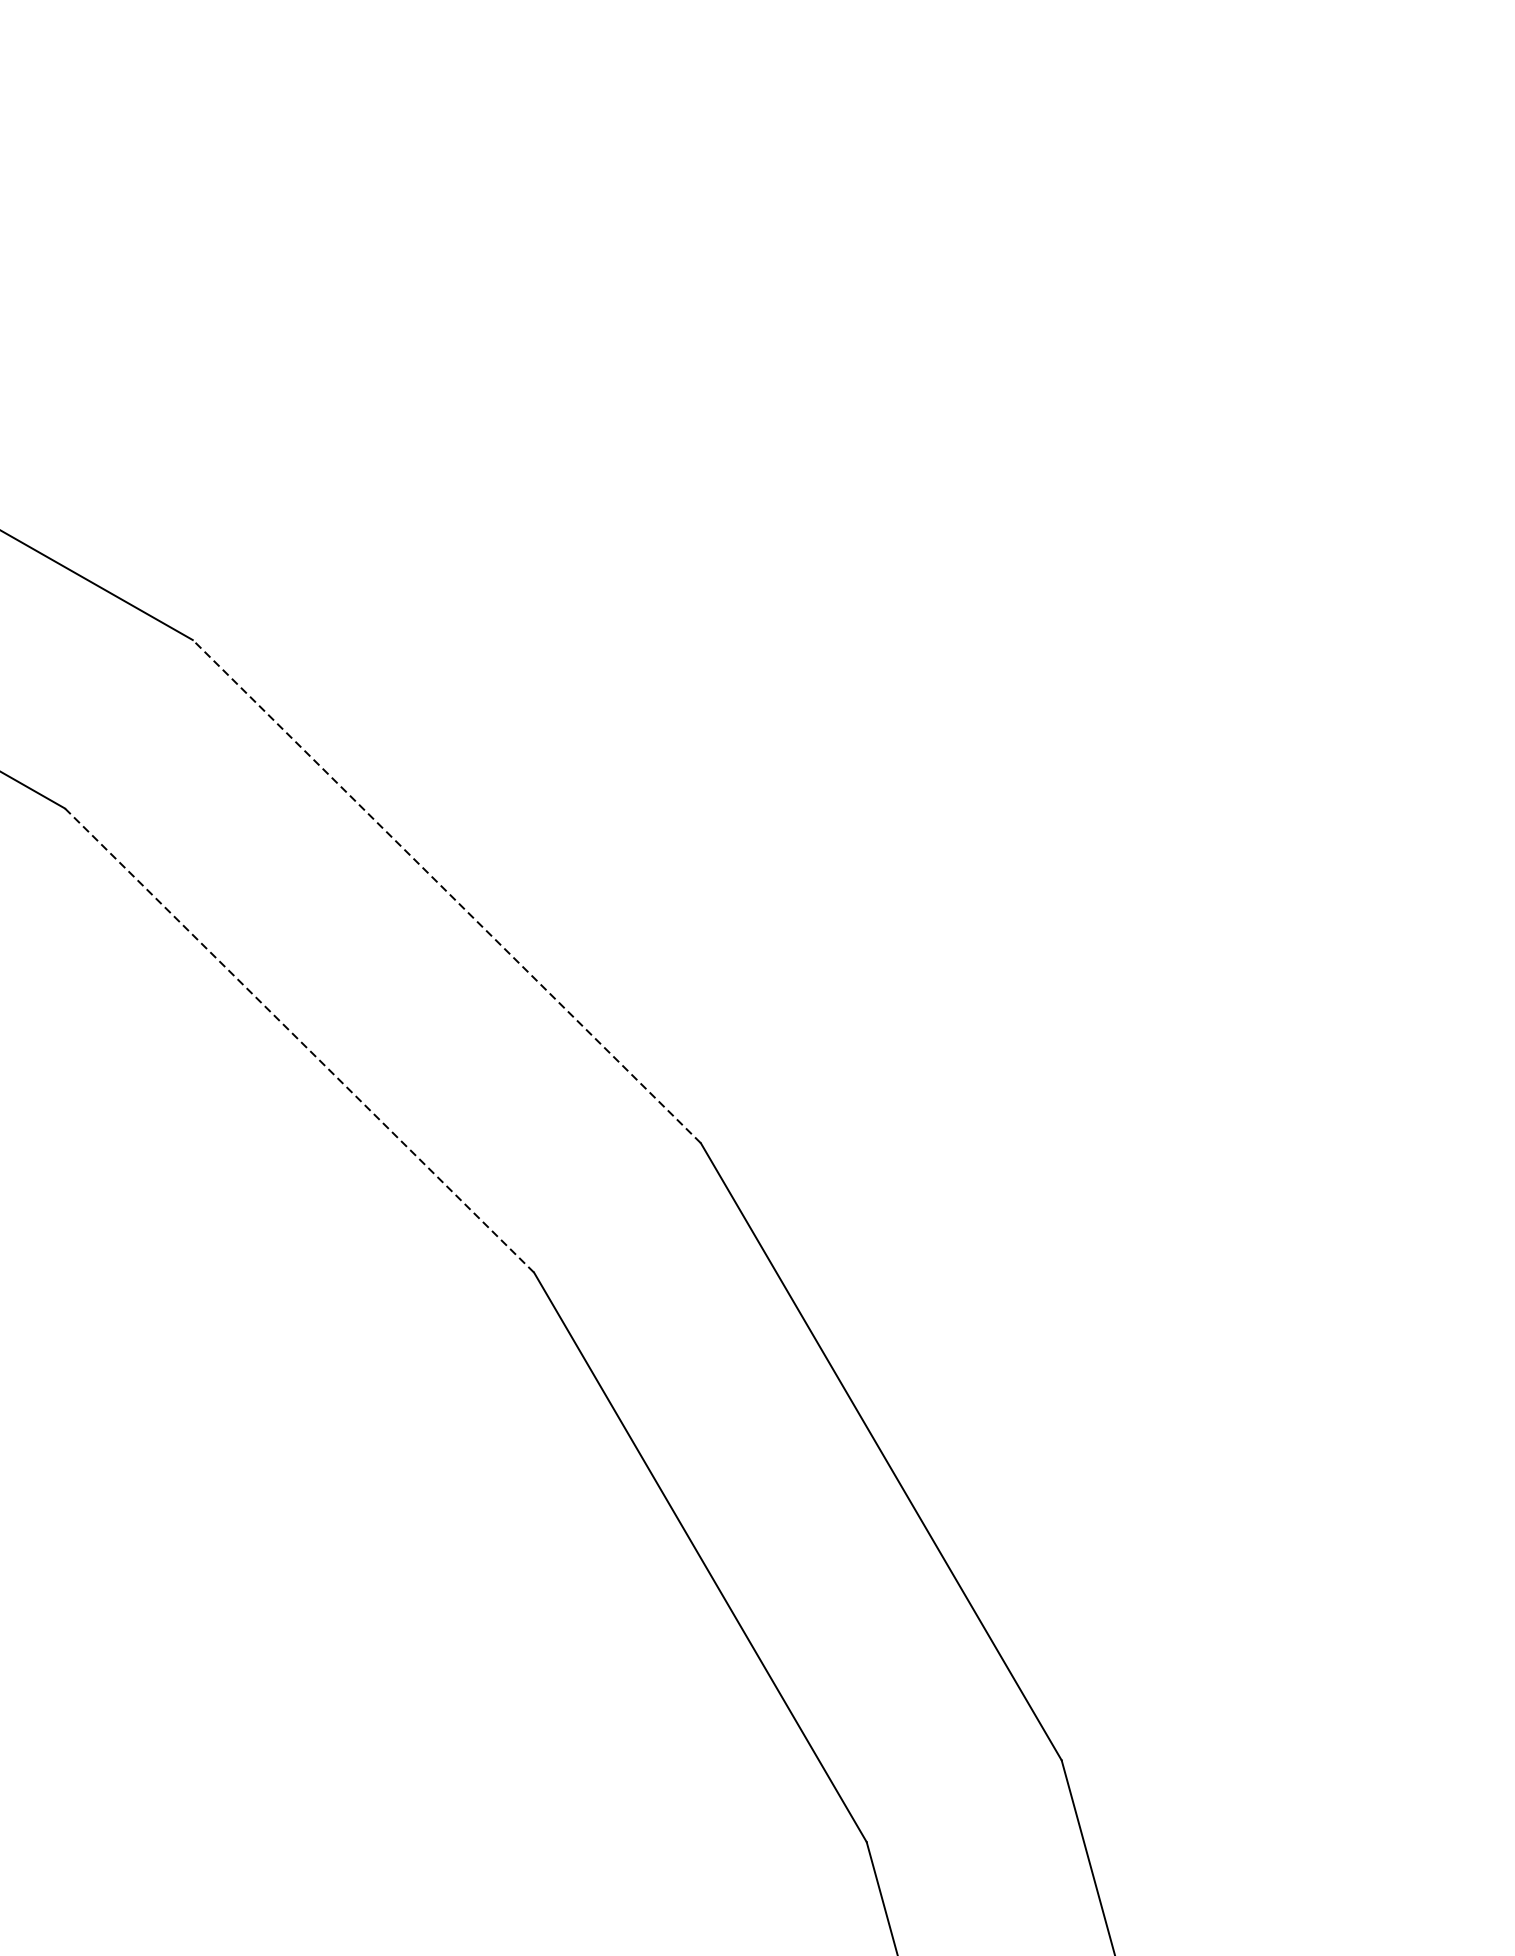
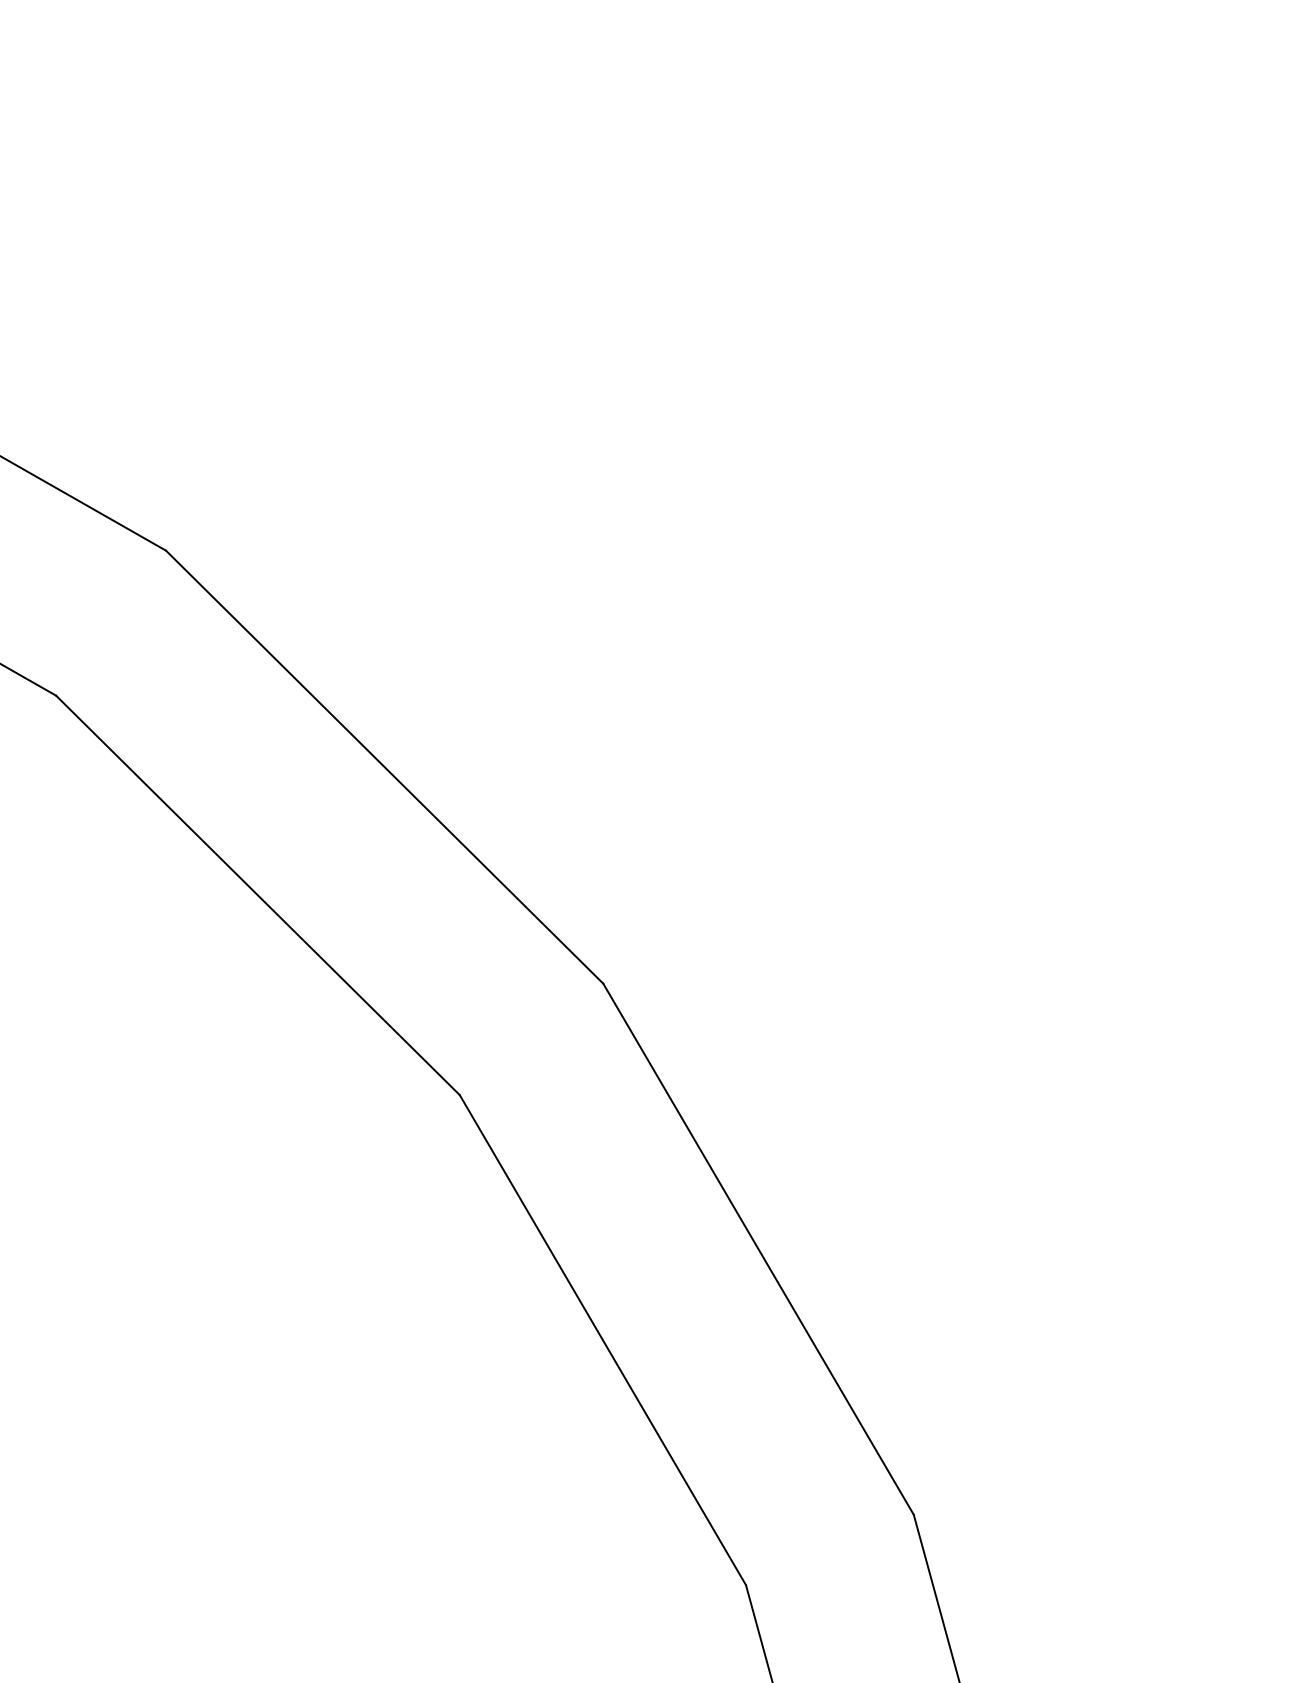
line: (446, 892) -> (384, 767), dashed -> solid
line: (299, 1040) -> (257, 895), dashed -> solid

